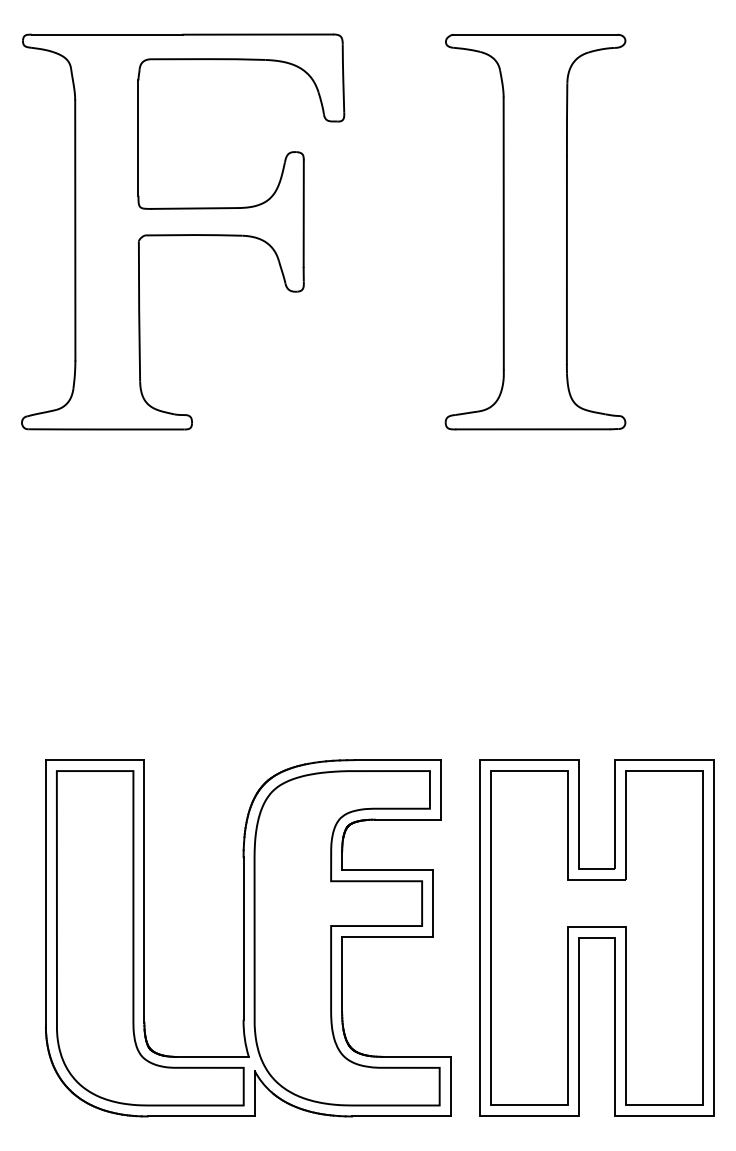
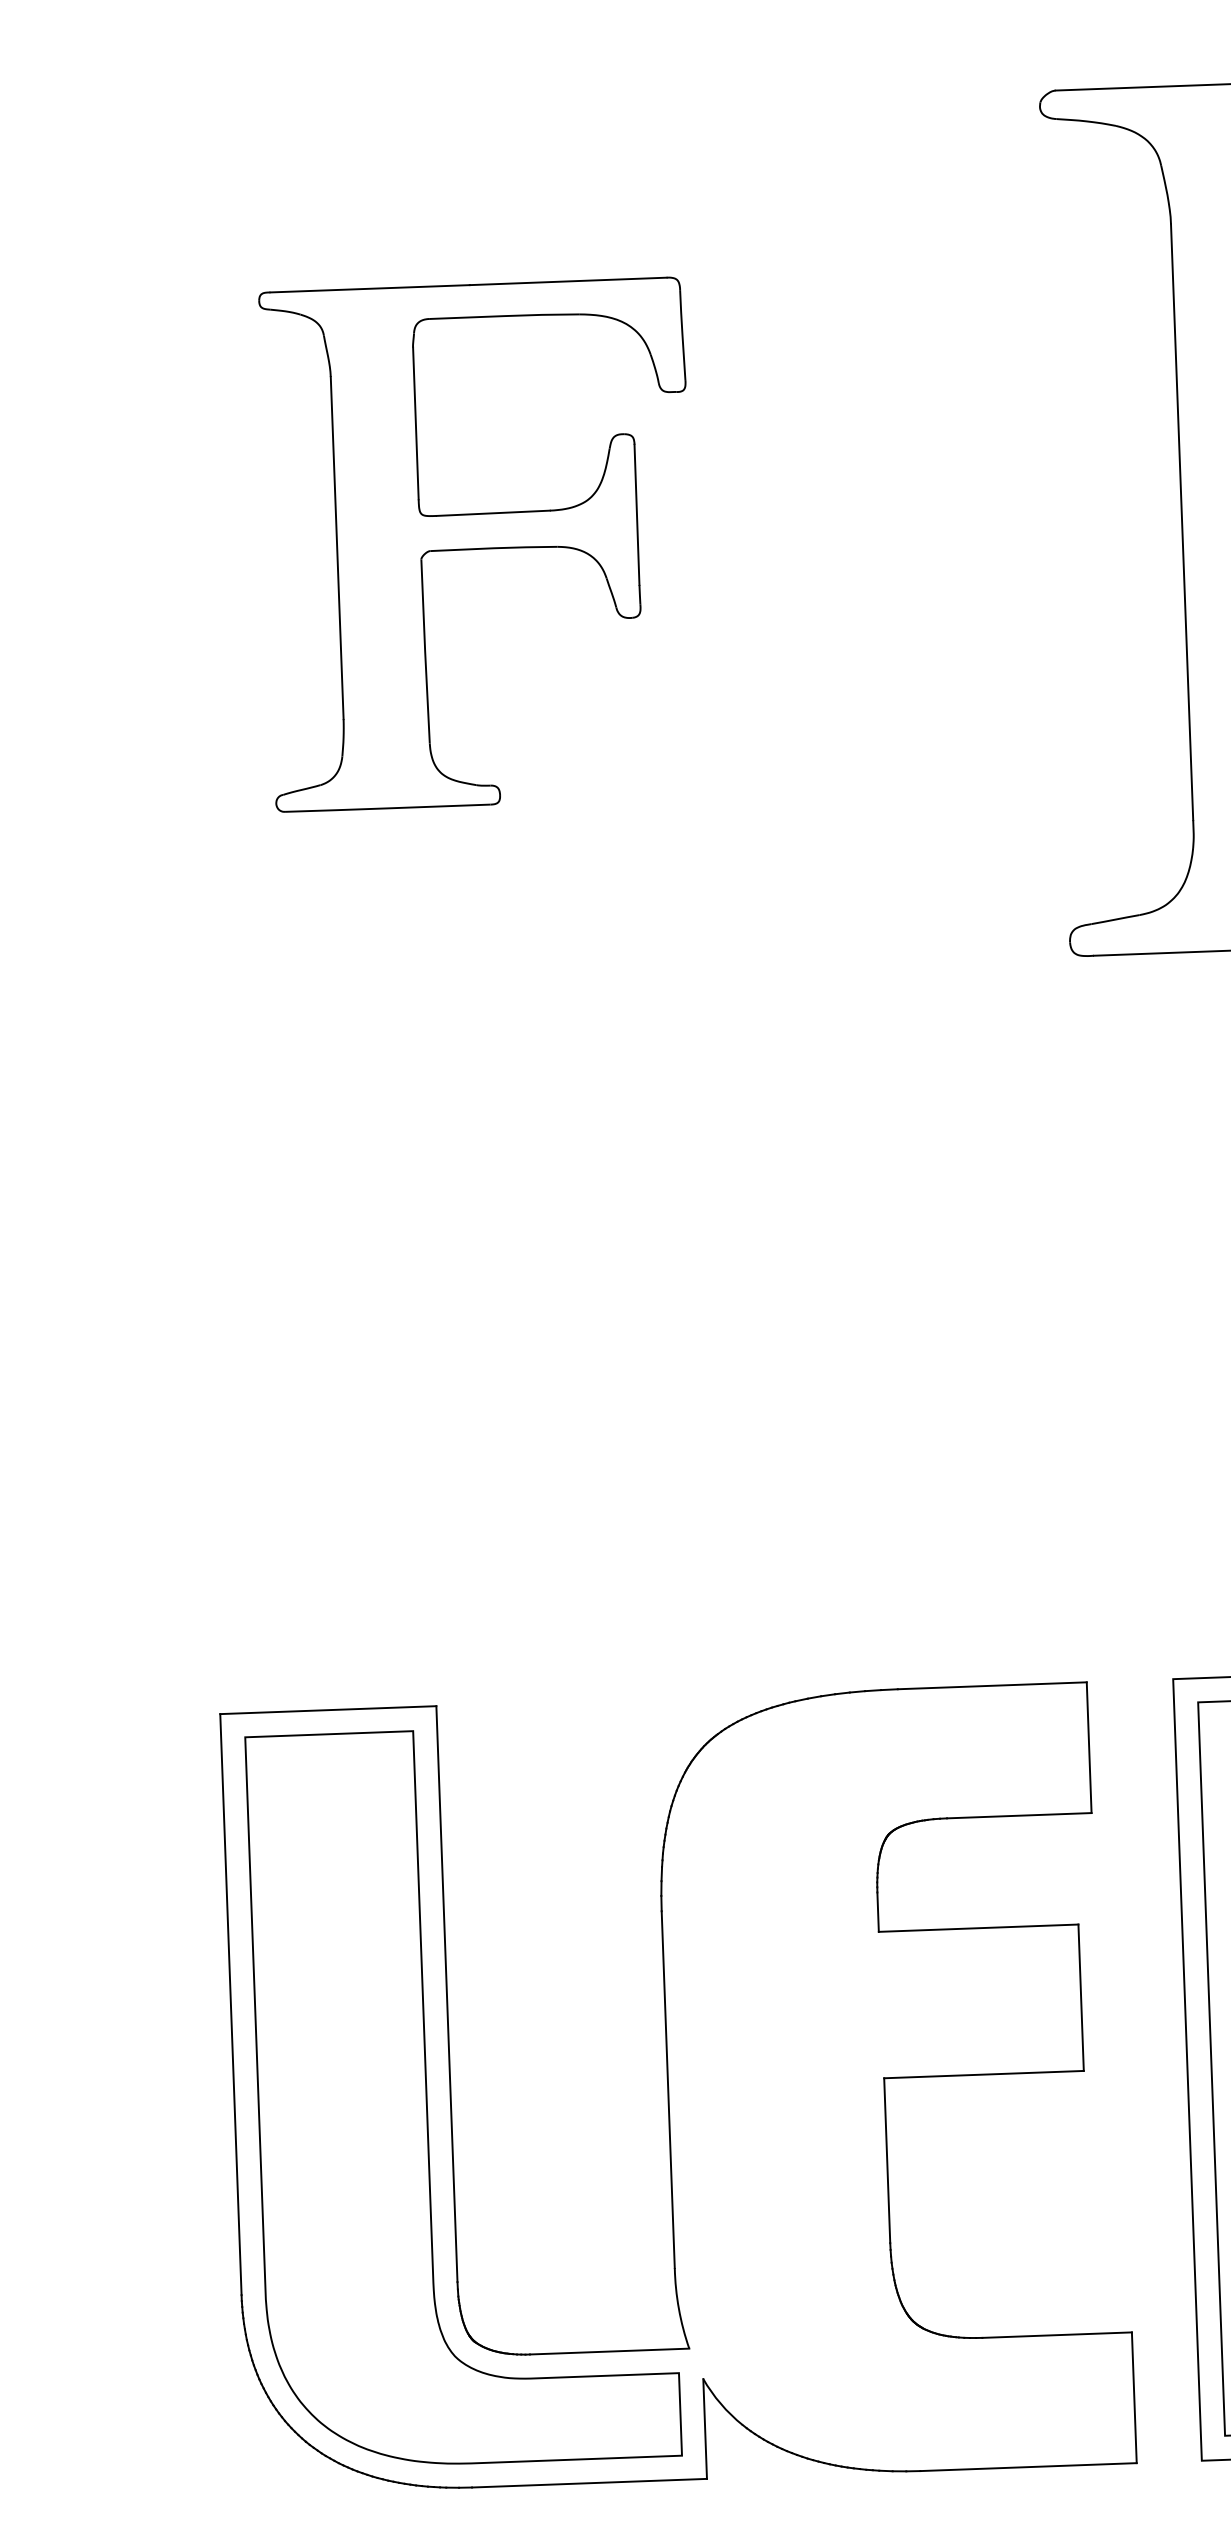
part: (183, 231) -> (479, 543), size x0.6
part: (346, 926) -> (892, 2054), removed

